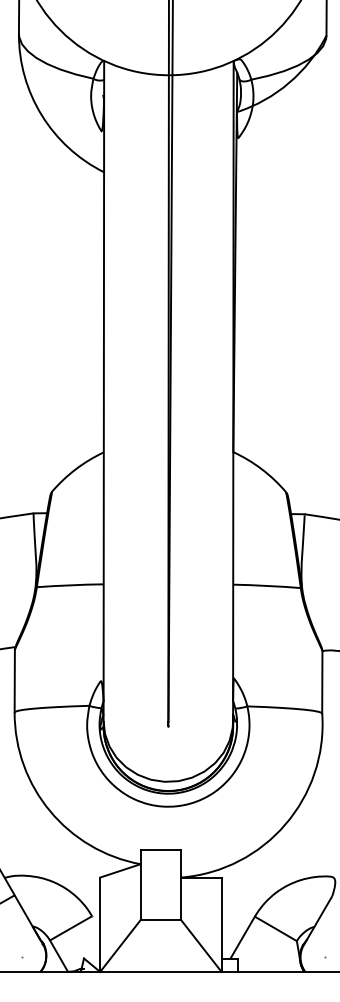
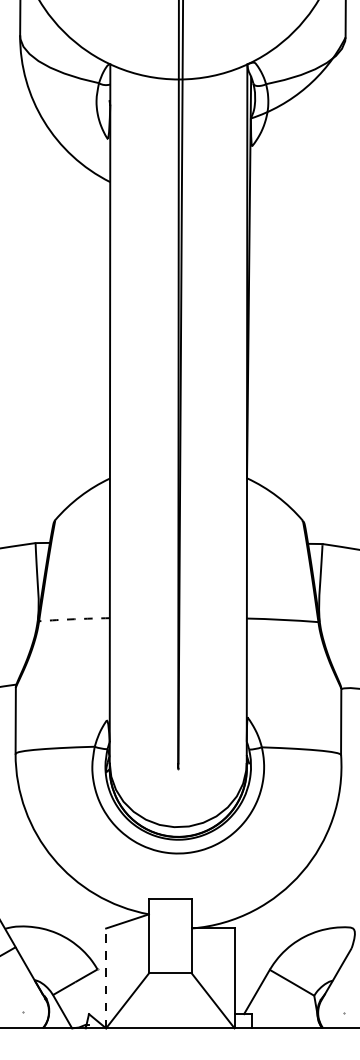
arc: (70, 585) -> (74, 619), solid -> dashed
line: (100, 924) -> (106, 978), solid -> dashed

